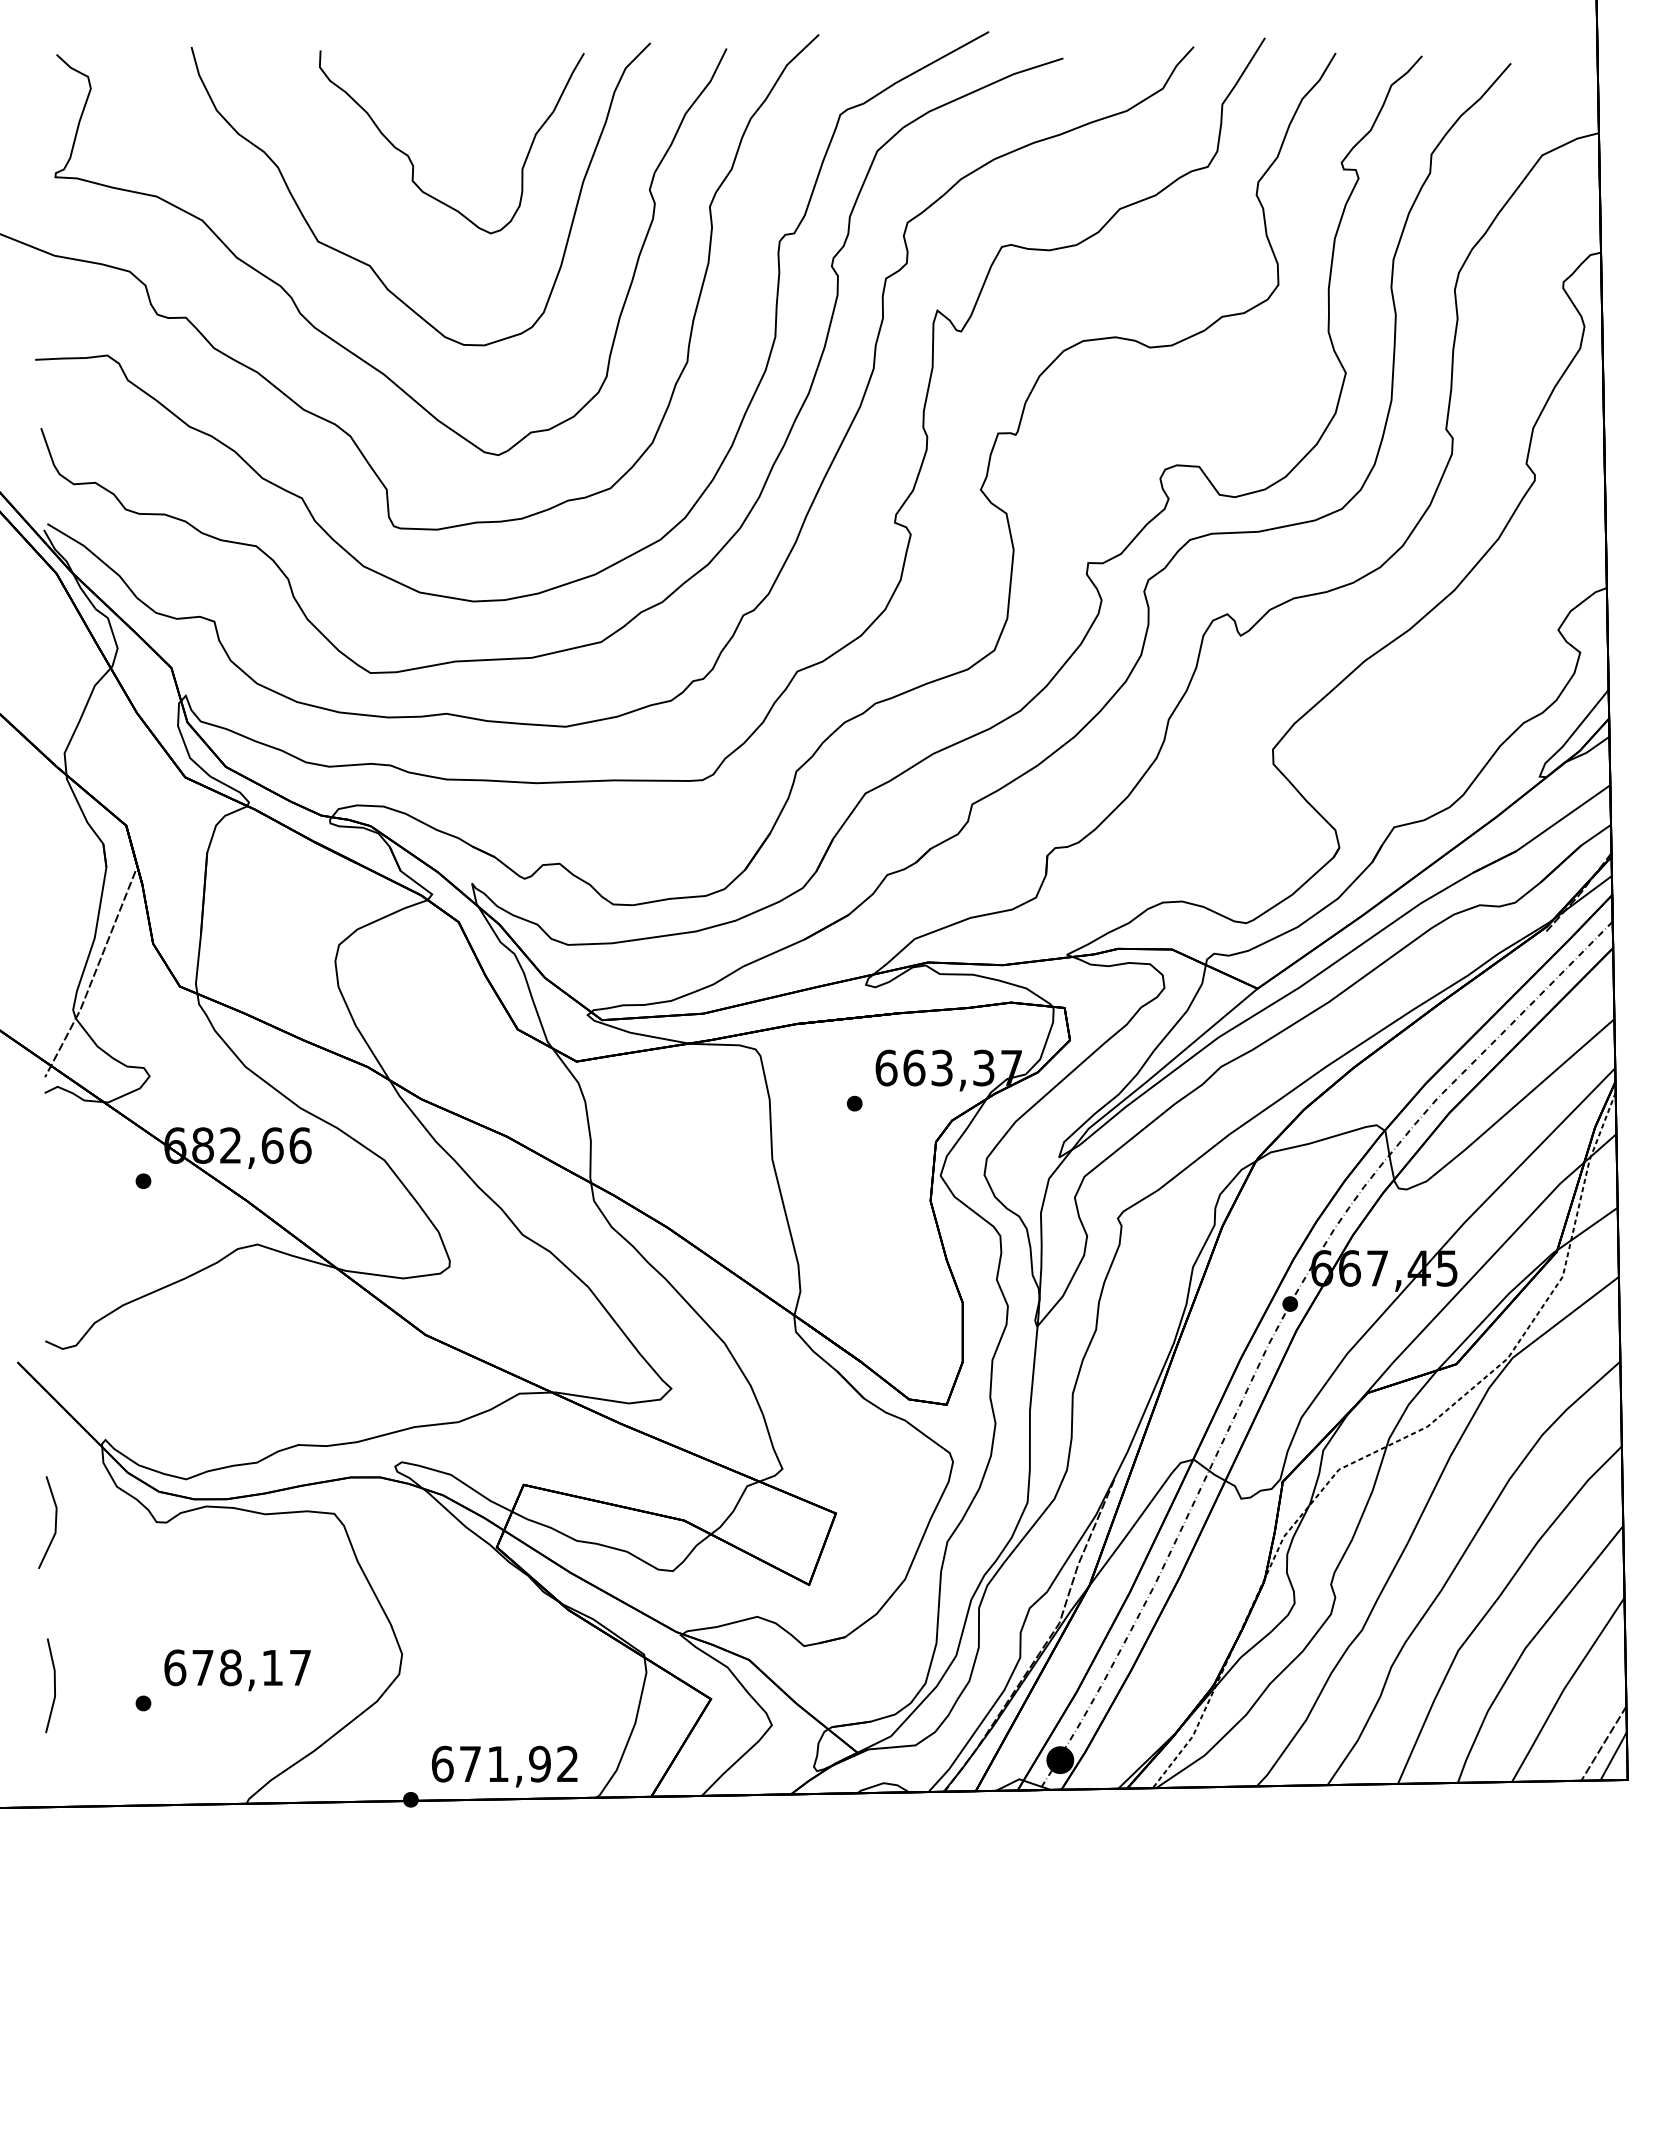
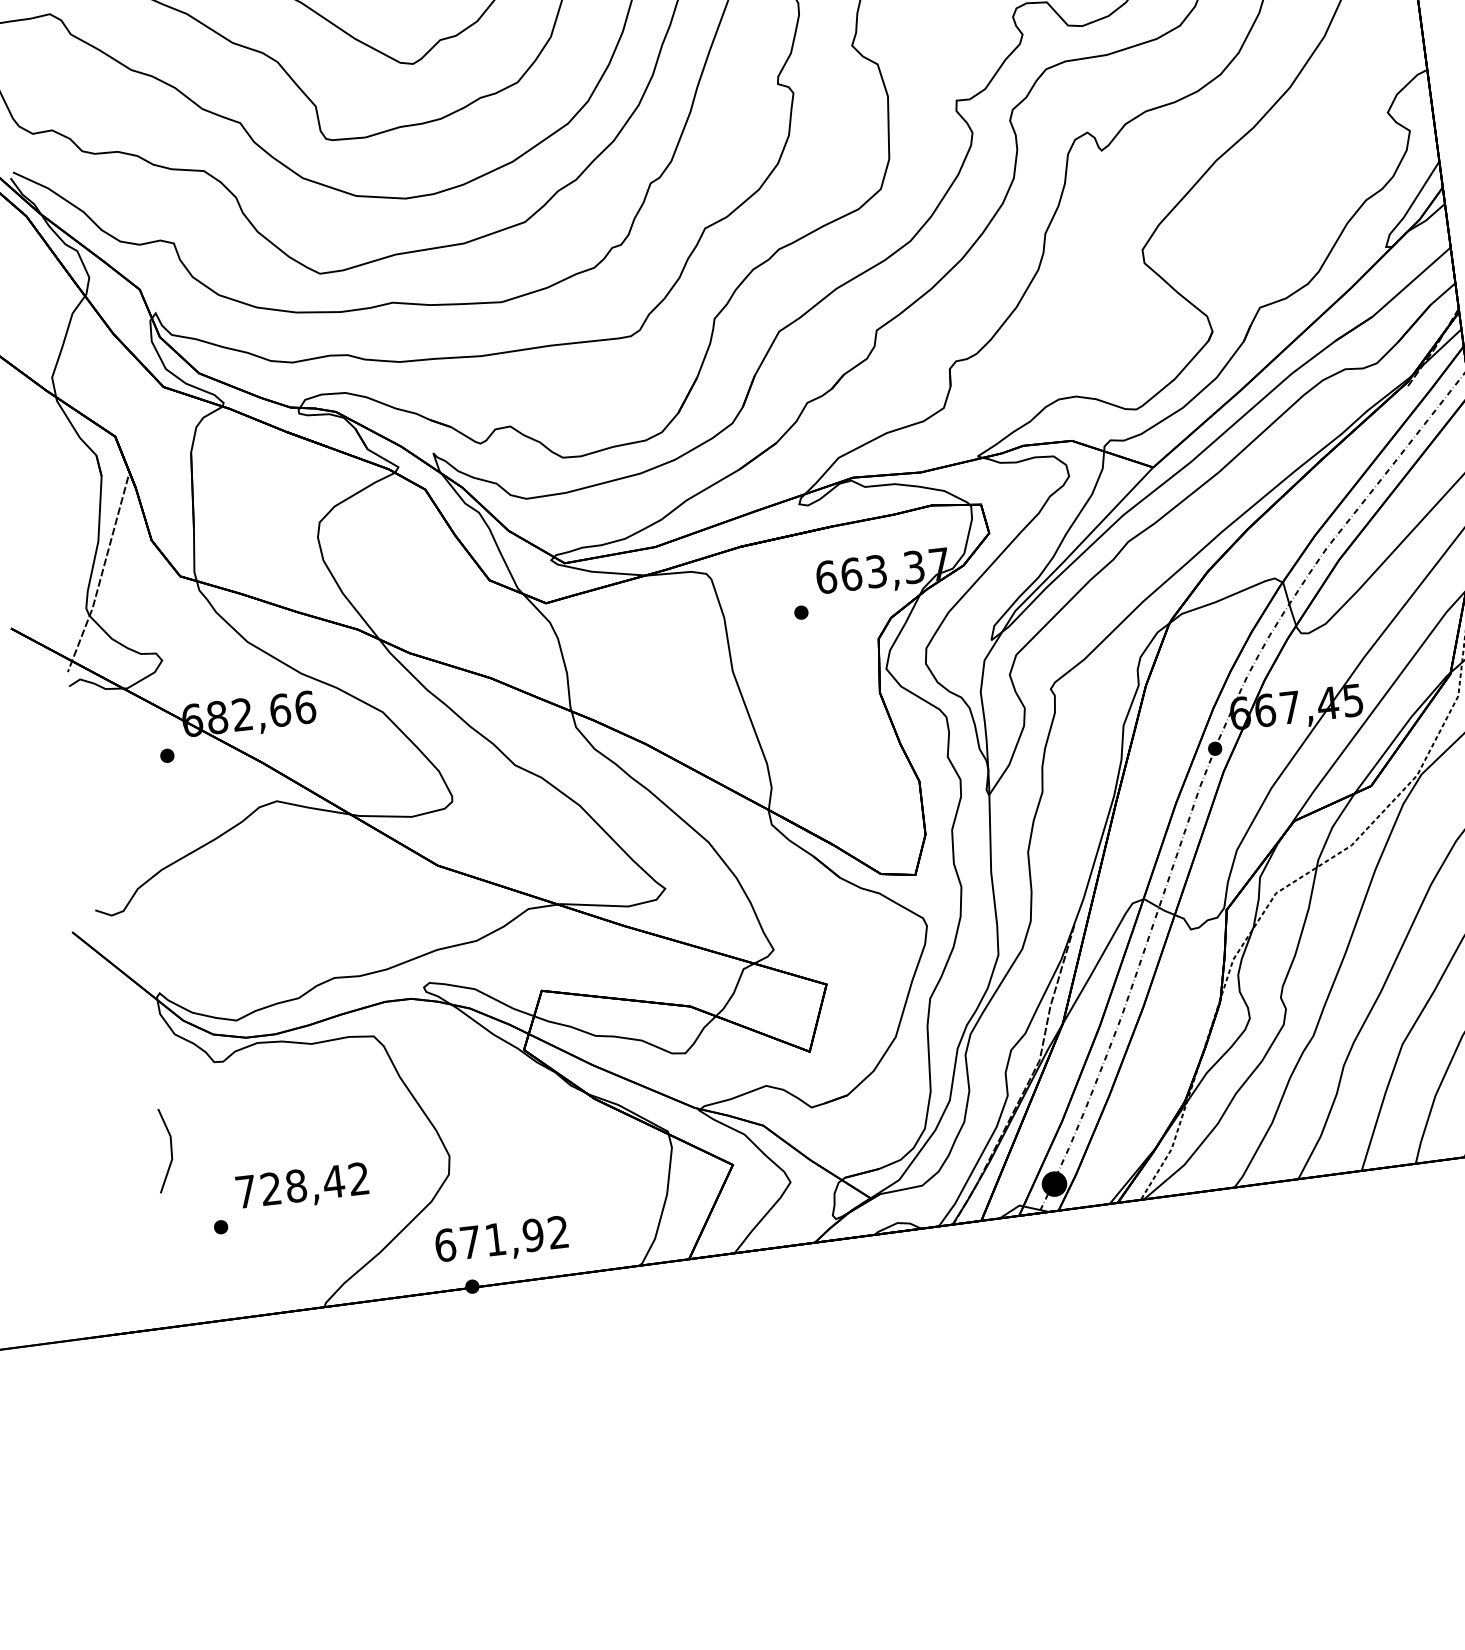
line: (55, 1522) -> (171, 1149), moved
text: (237, 1667) -> (302, 1185), 678,17 -> 728,42
line: (54, 1685) -> (138, 1220), removed
text: (504, 1766) -> (501, 1241), moved

